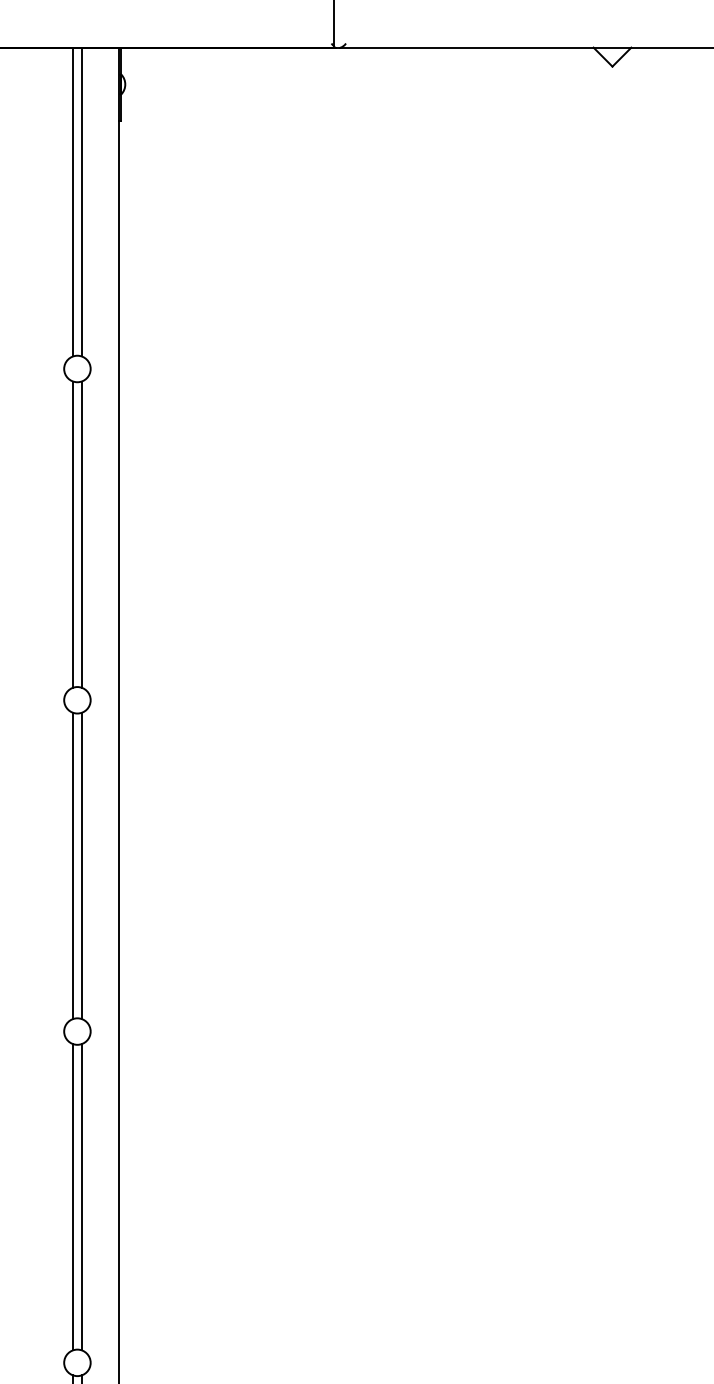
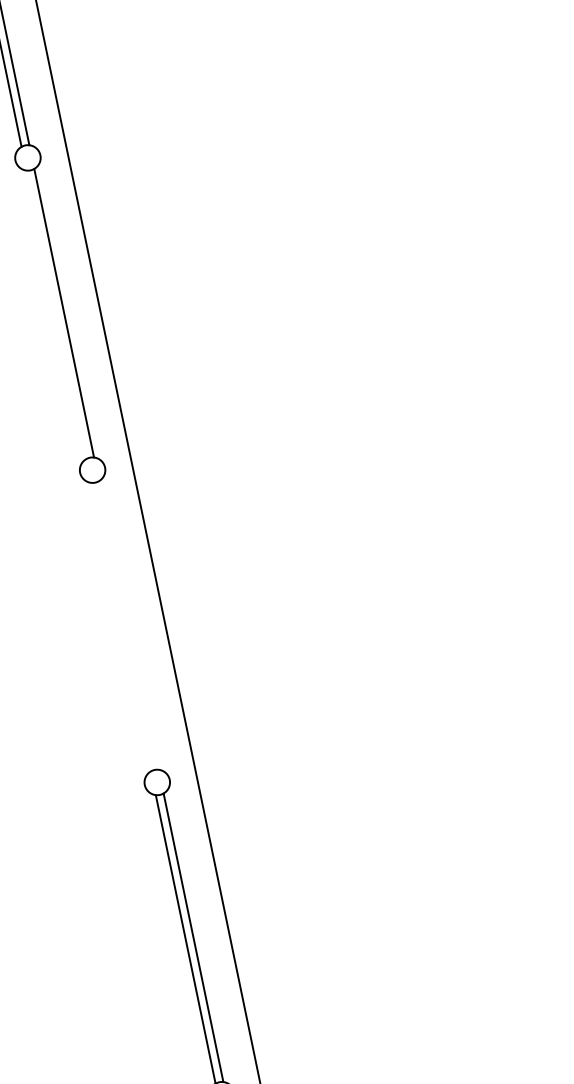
line: (73, 534) -> (56, 314), removed
line: (73, 865) -> (121, 626), removed
line: (81, 865) -> (128, 625), removed

